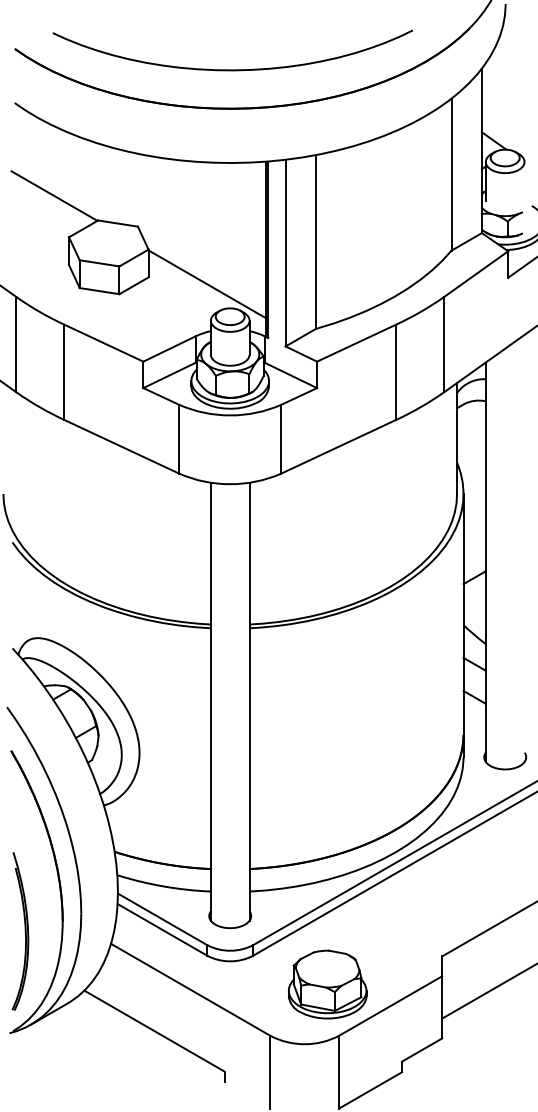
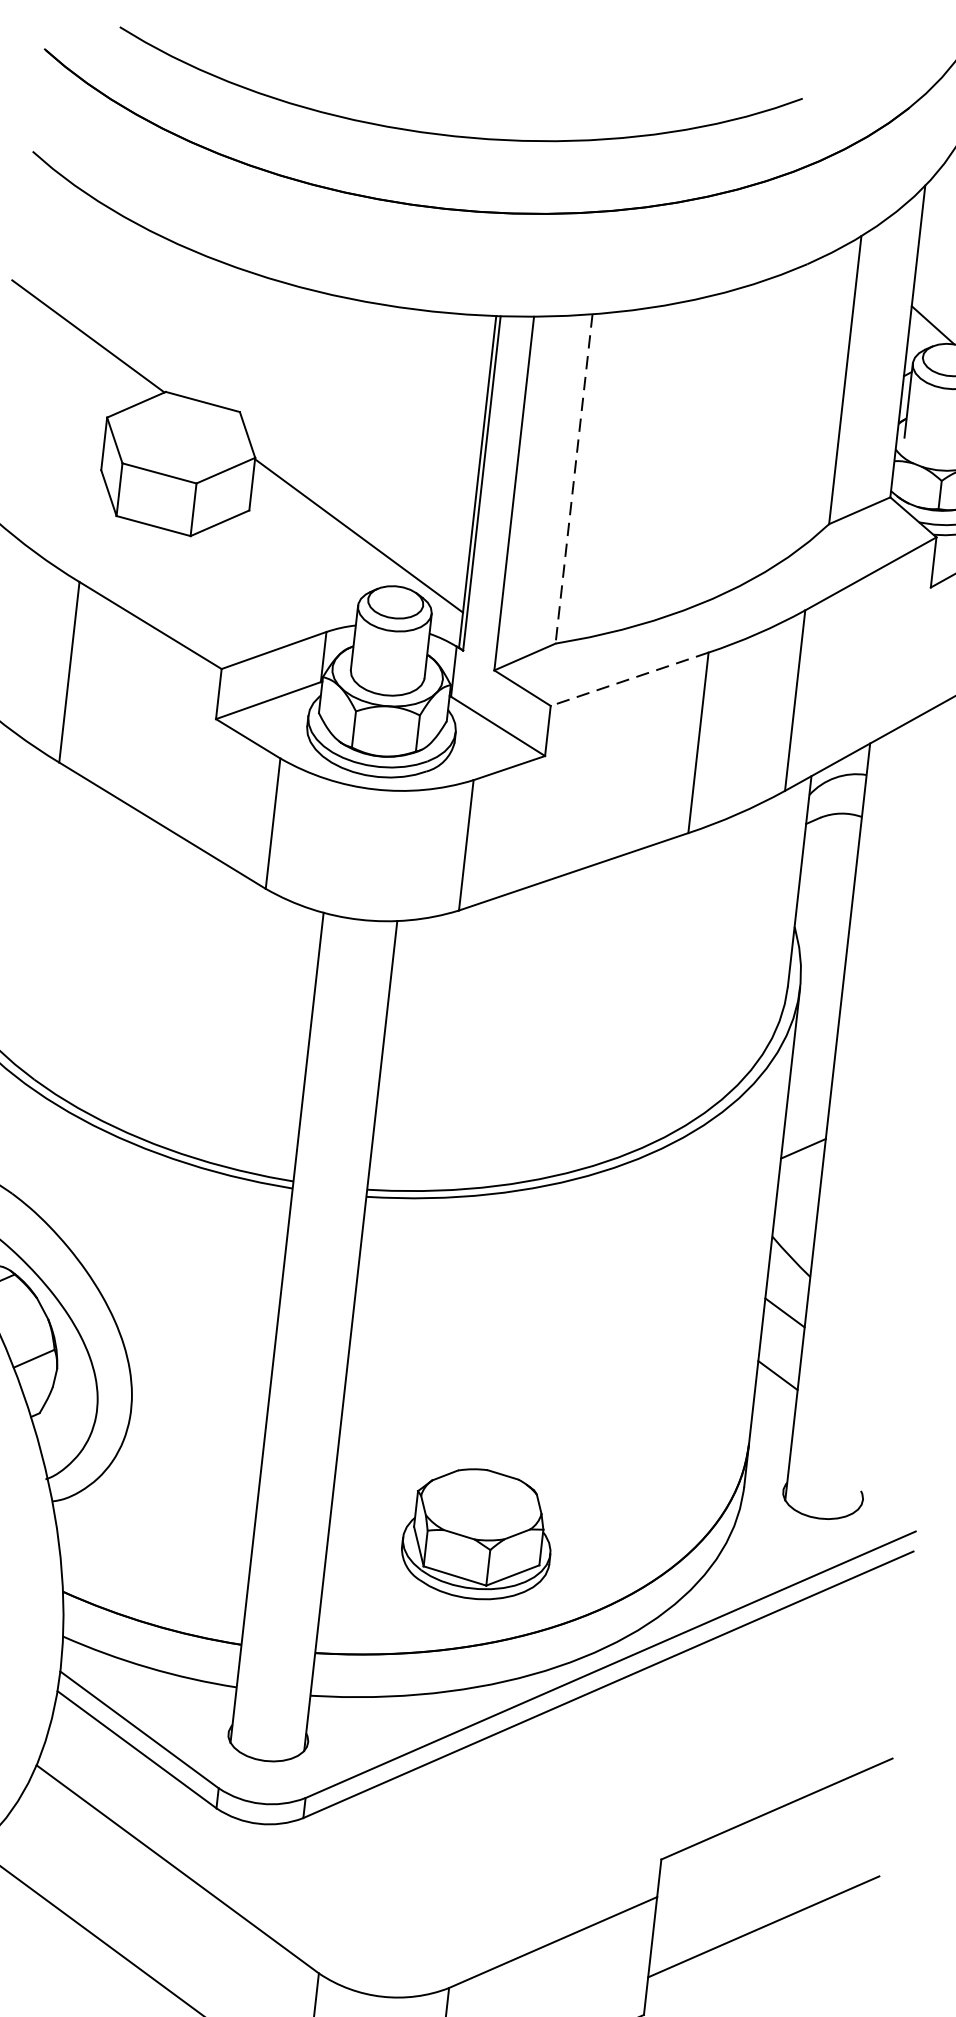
line: (315, 242) -> (573, 479), solid -> dashed
line: (356, 343) -> (629, 679), solid -> dashed
part: (327, 984) -> (477, 1533), moved

